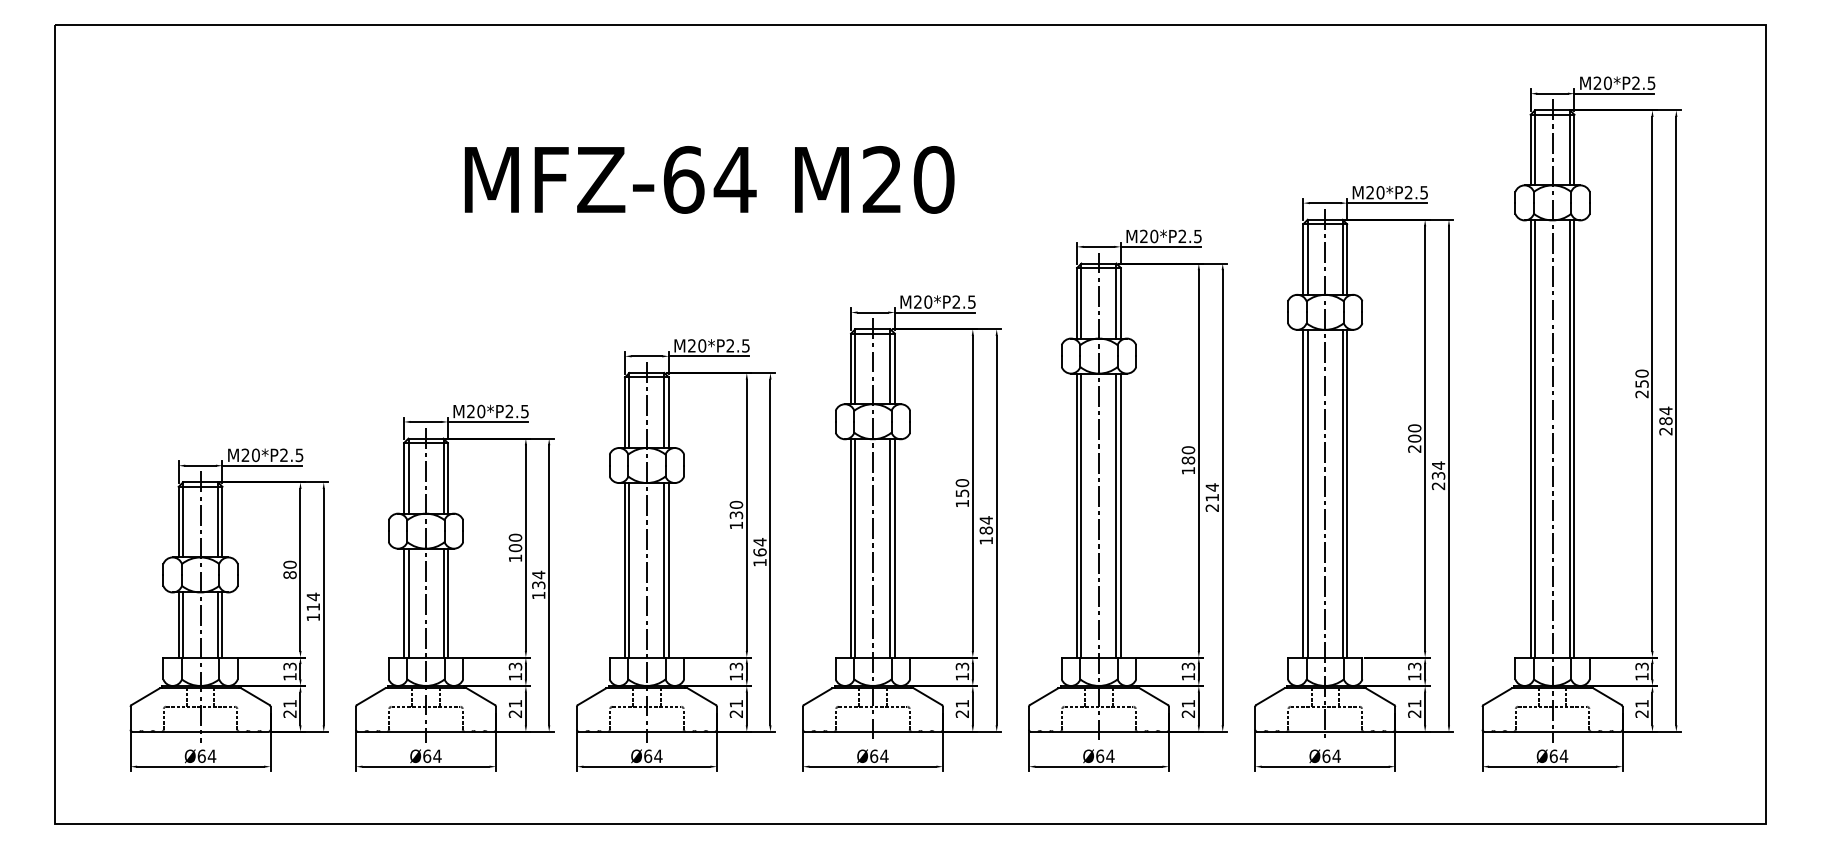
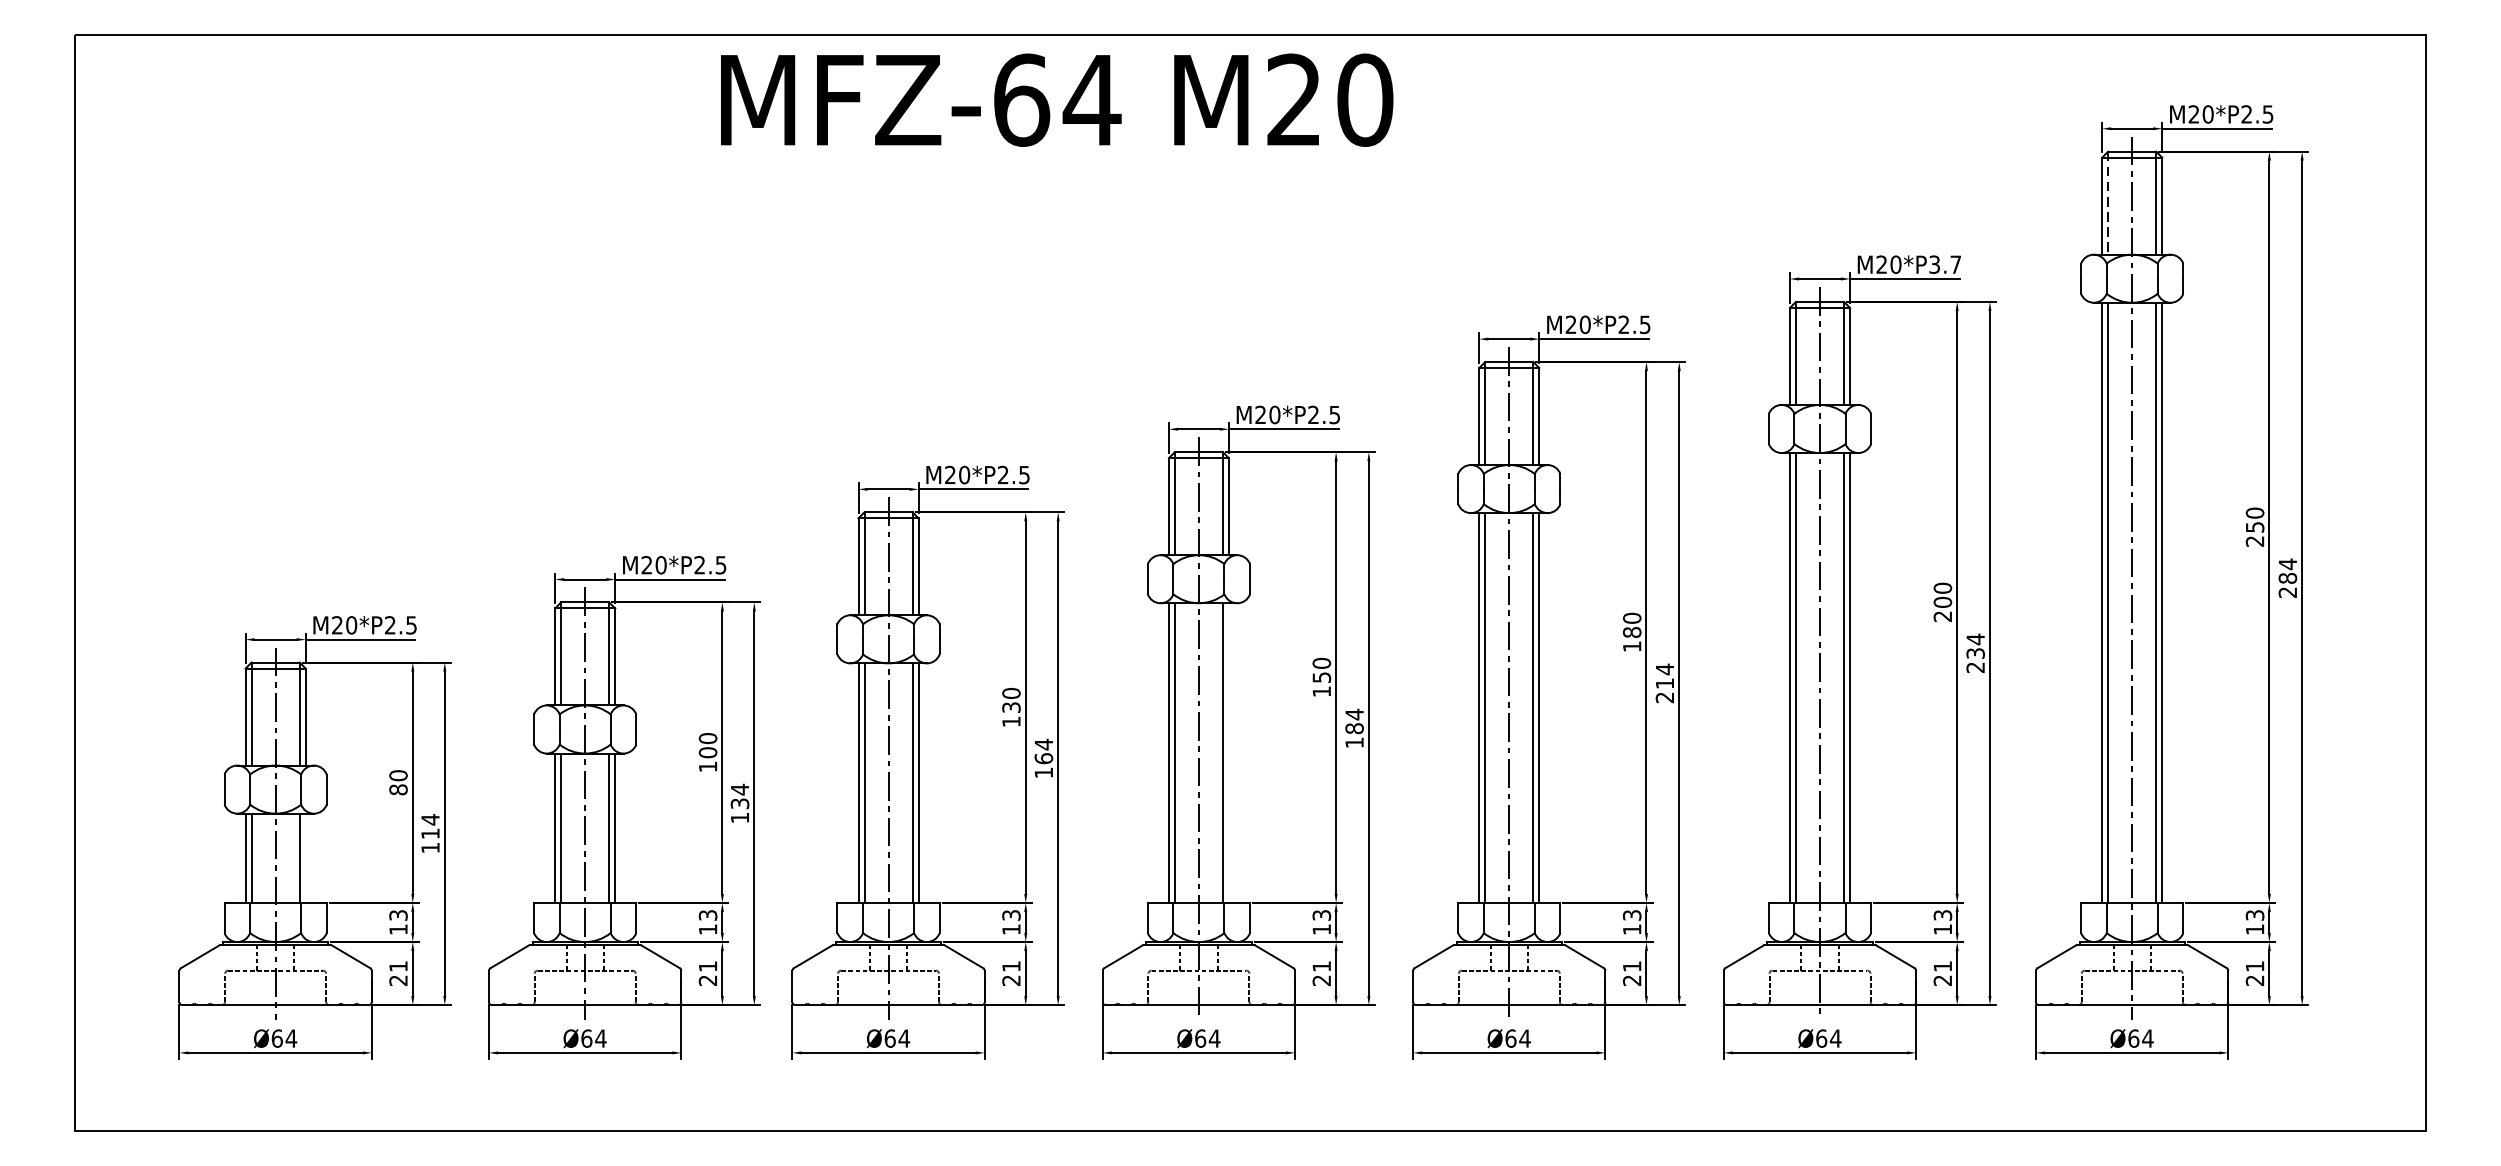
line: (1535, 147) -> (2108, 202), solid -> dashed
text: (709, 179) -> (1056, 99), moved
text: (1415, 192) -> (1943, 264), M20*P2.5 -> M20*P3.7
line: (894, 548) -> (1228, 753), removed
line: (222, 624) -> (305, 857), removed

